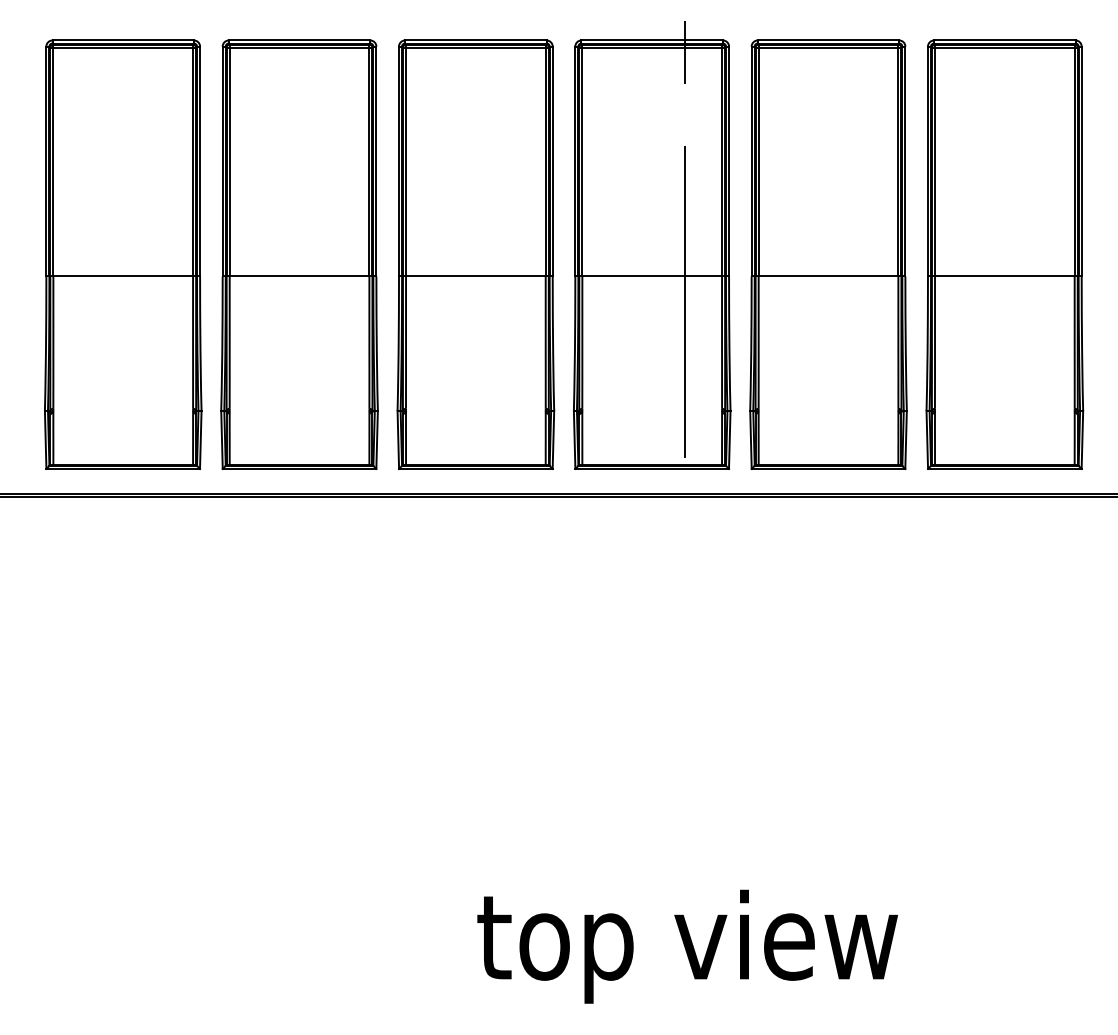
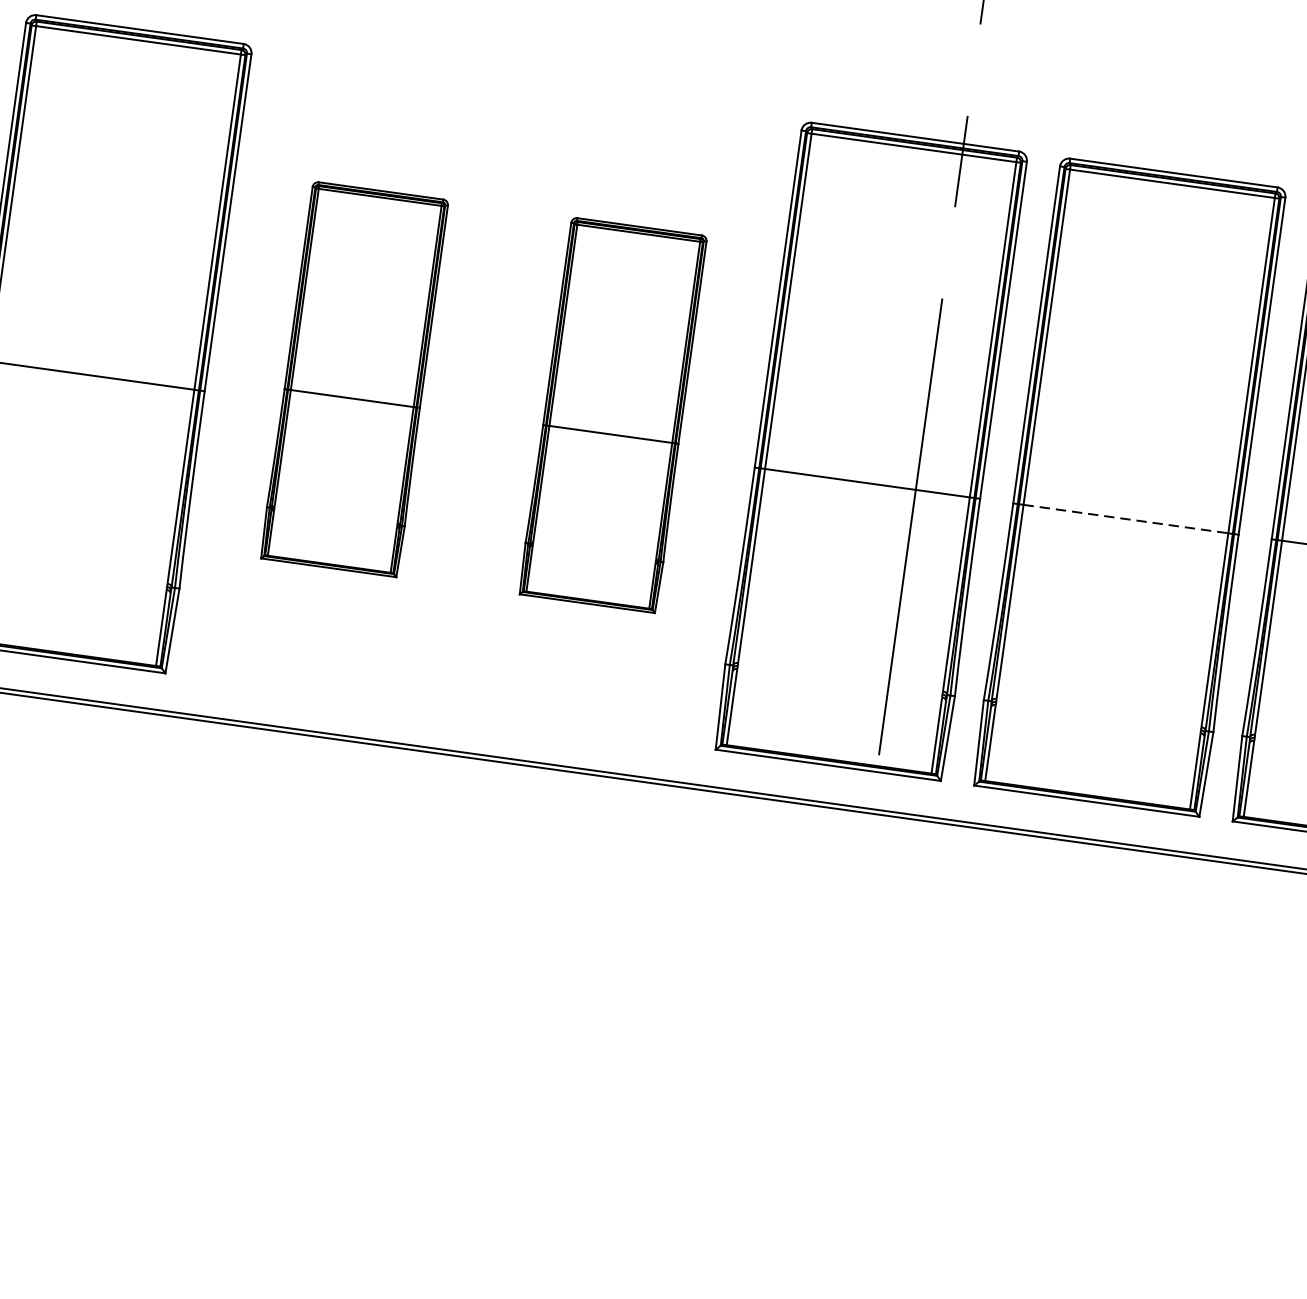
part: (299, 254) -> (354, 379), size x0.6
part: (475, 254) -> (612, 415), size x0.6
line: (828, 276) -> (1125, 519), solid -> dashed

